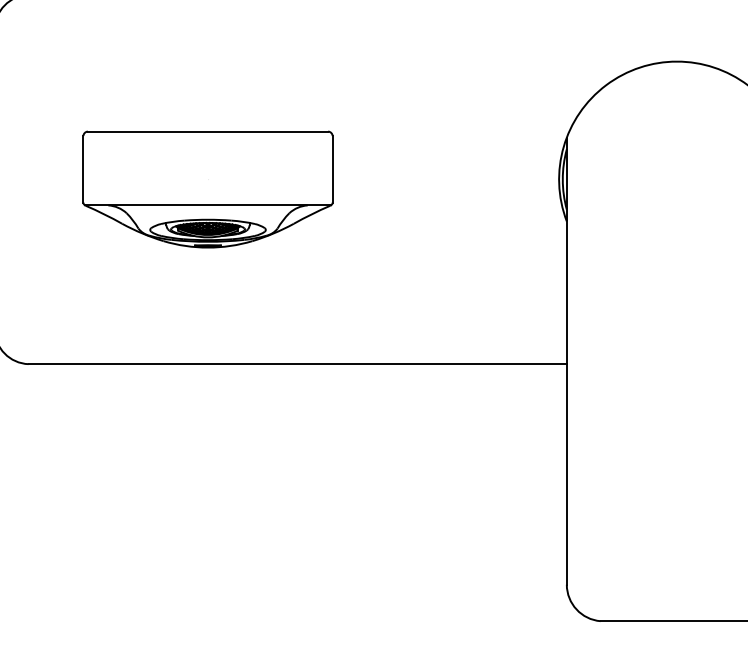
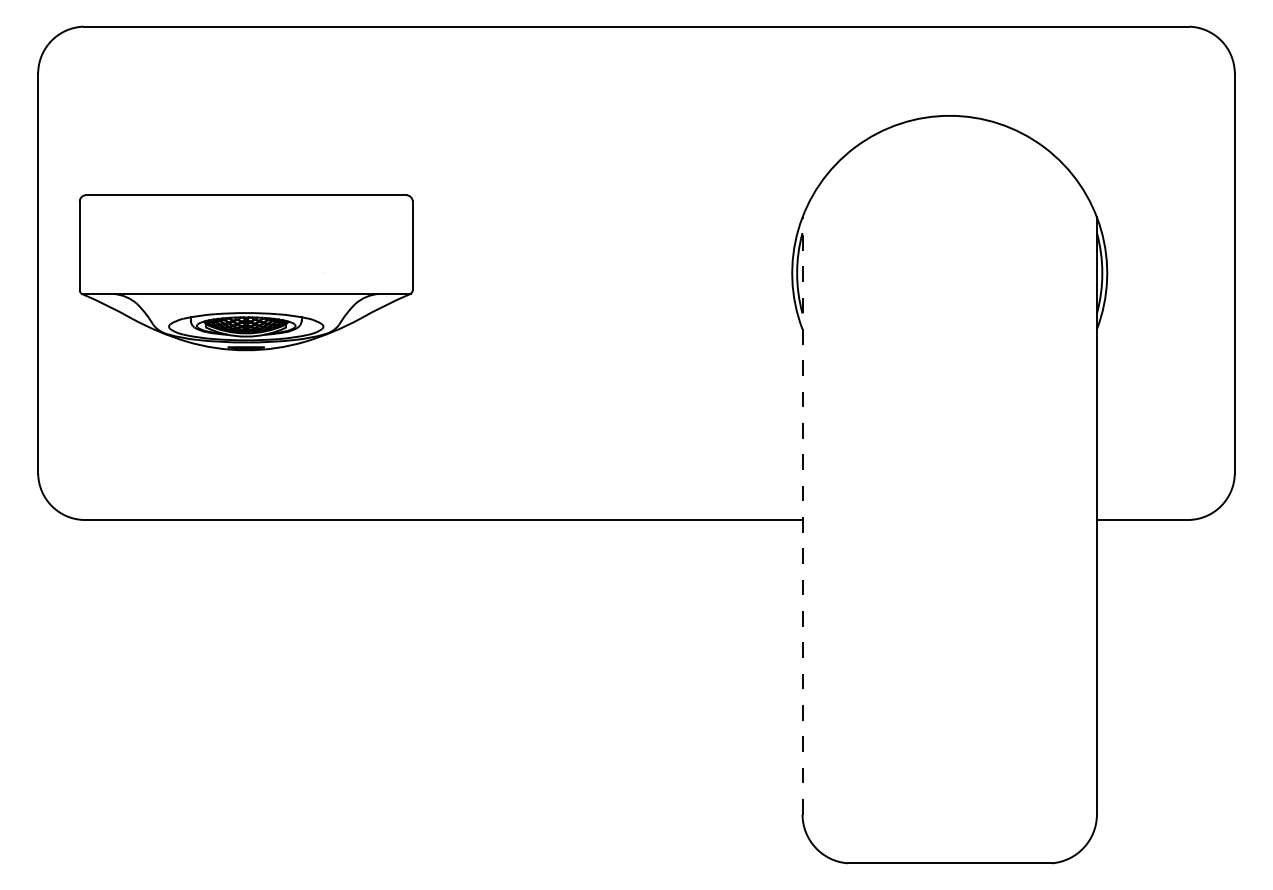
part: (207, 189) -> (245, 272), moved
line: (566, 360) -> (802, 515), solid -> dashed

